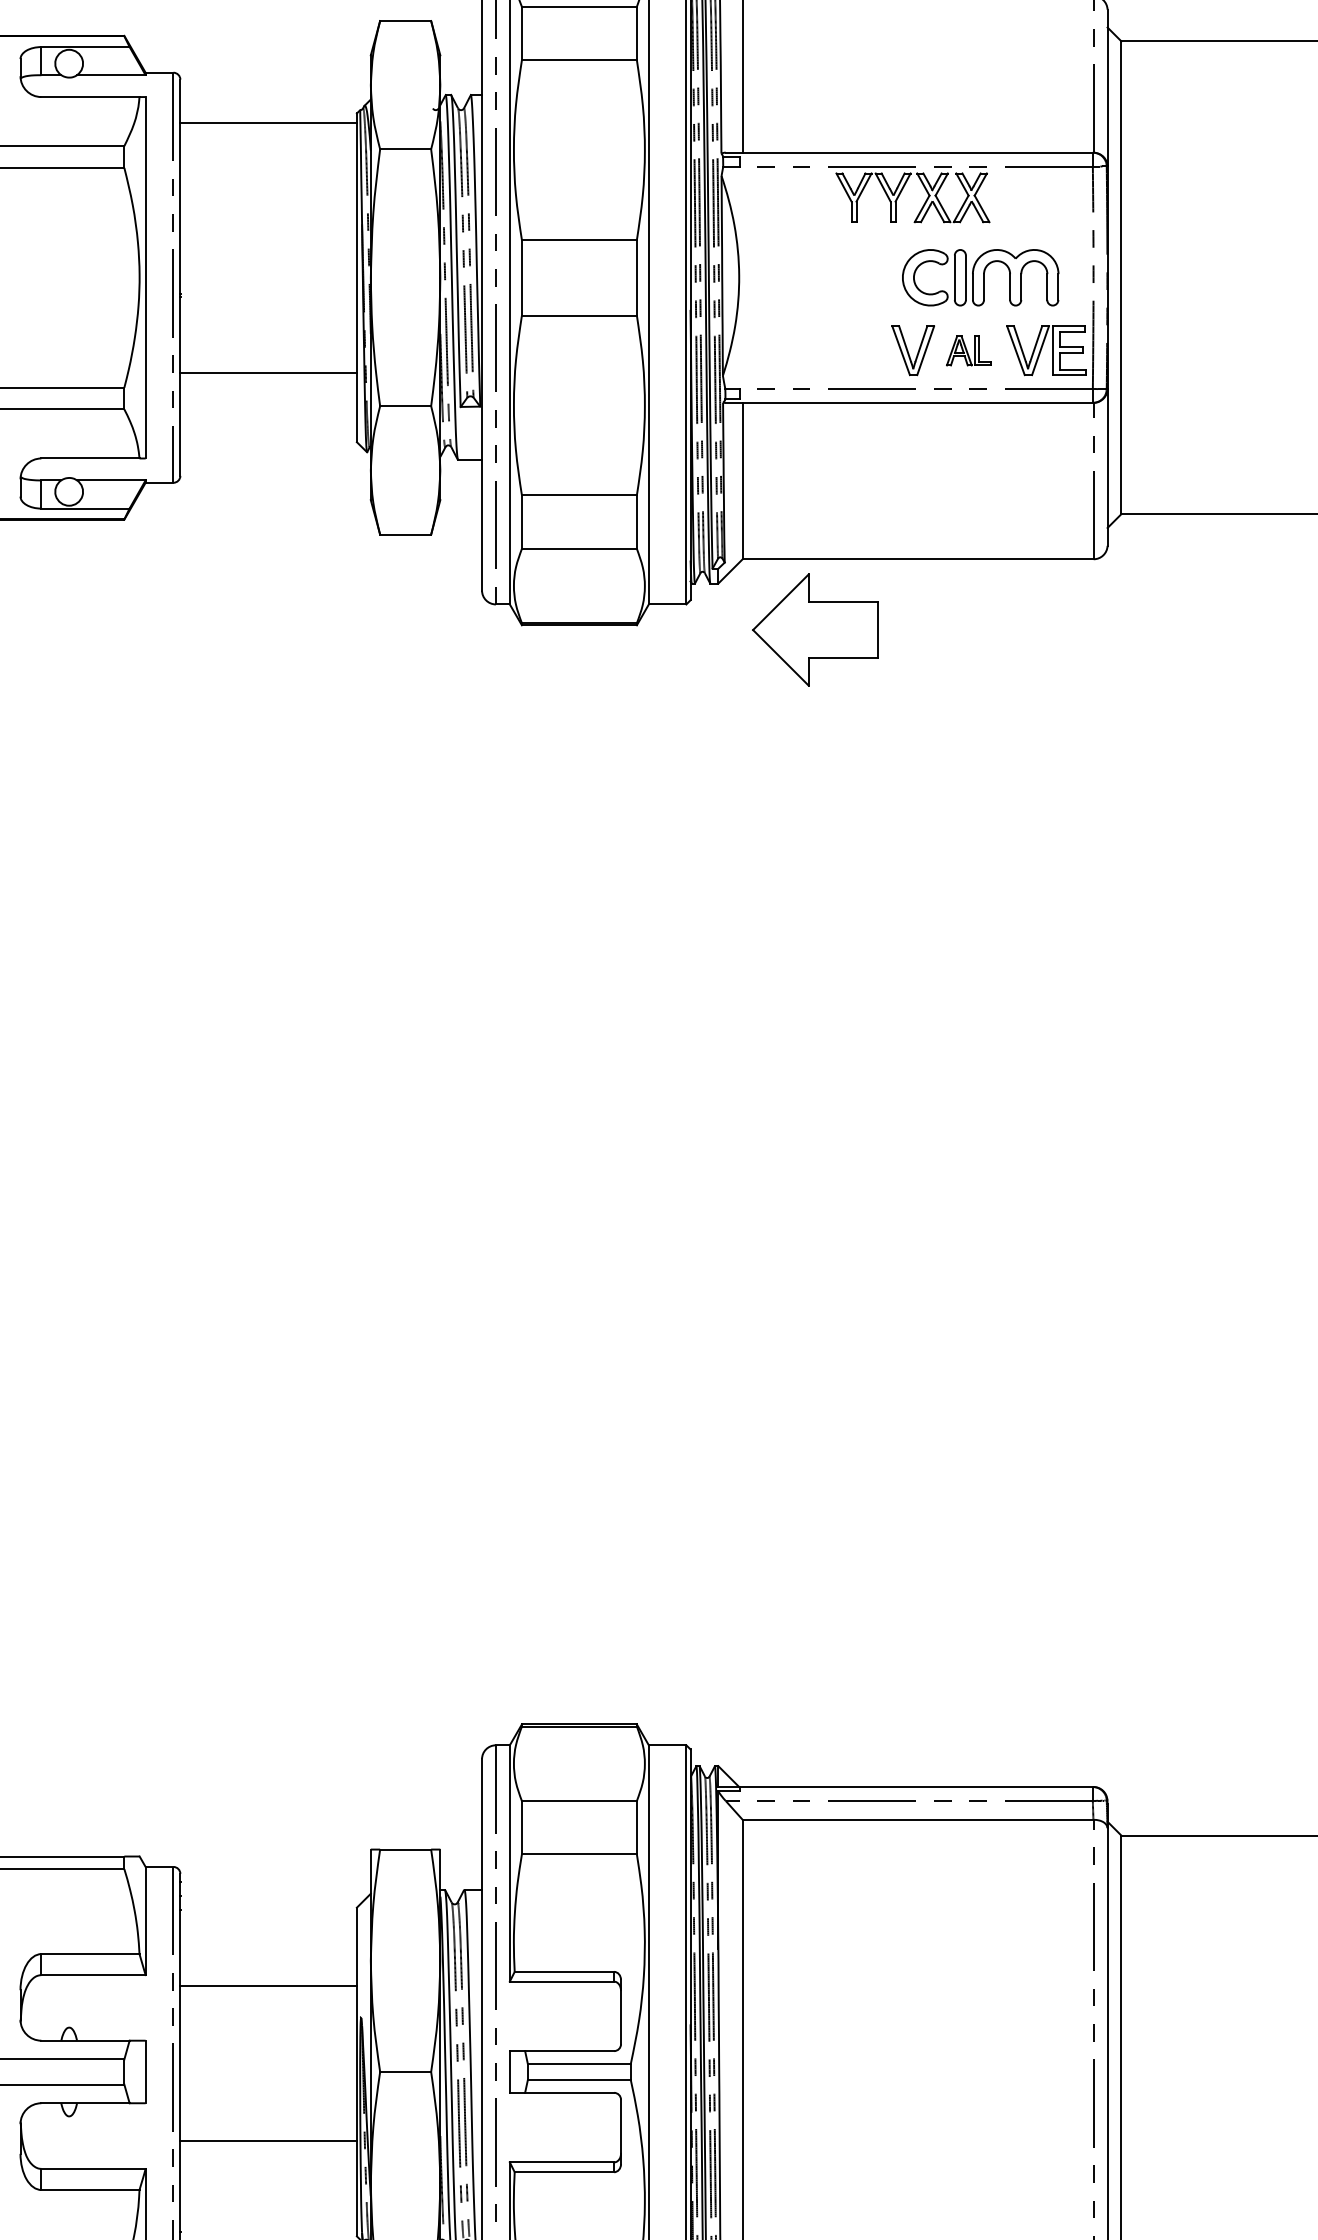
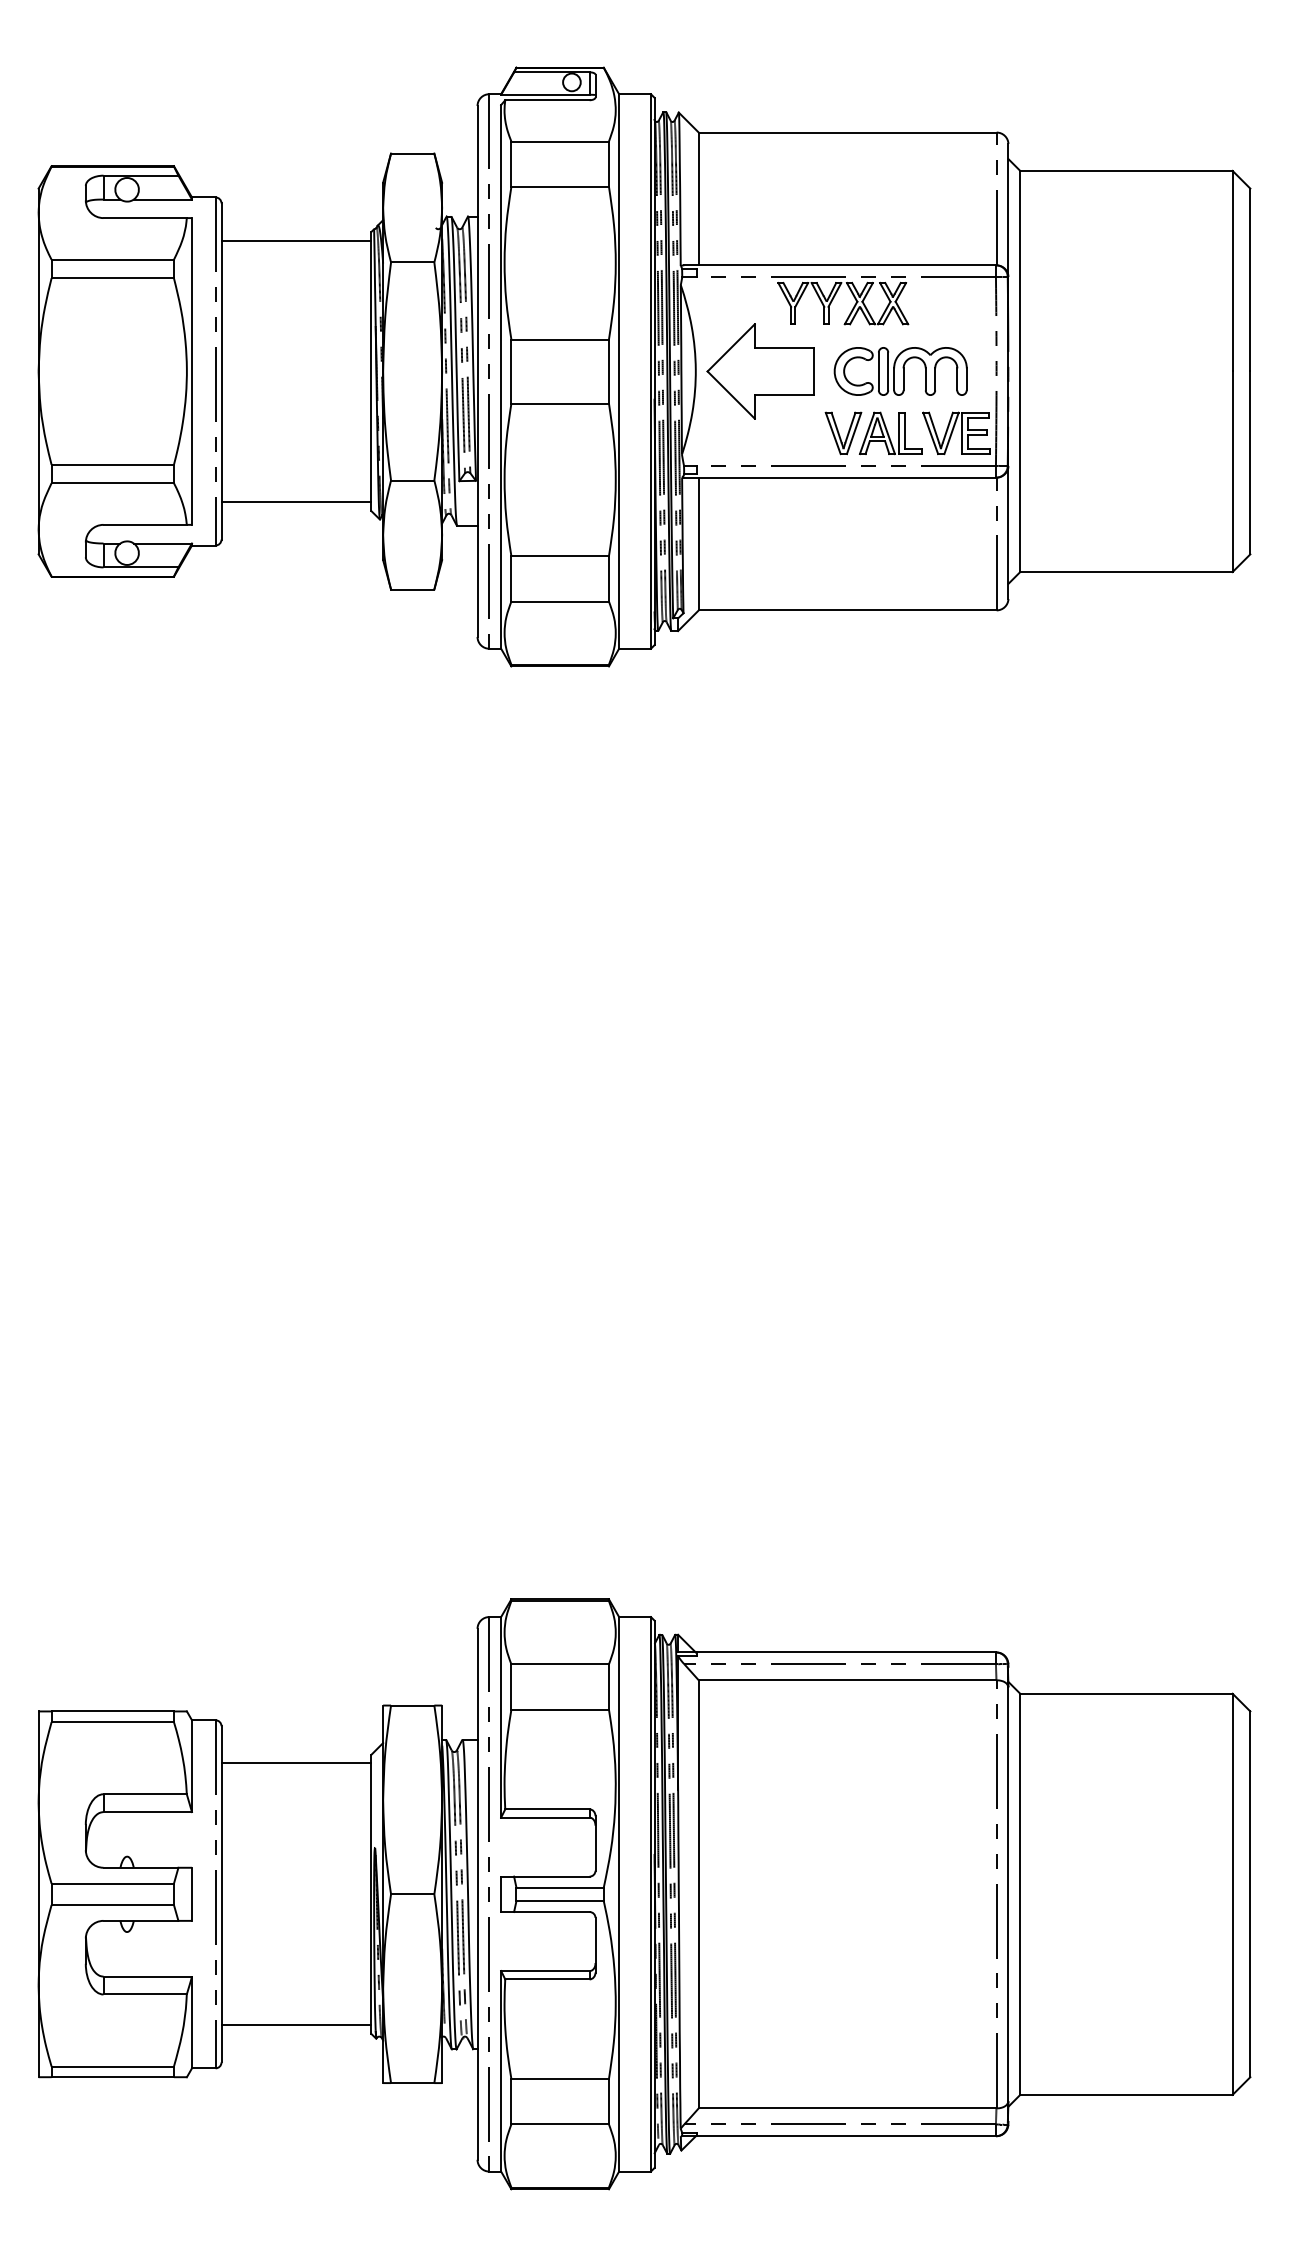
part: (968, 350) -> (890, 433), size x1.67
line: (268, 373) -> (296, 502), moved
part: (815, 630) -> (760, 371), moved
line: (268, 1986) -> (296, 1763), moved
line: (268, 2141) -> (296, 2025), moved

